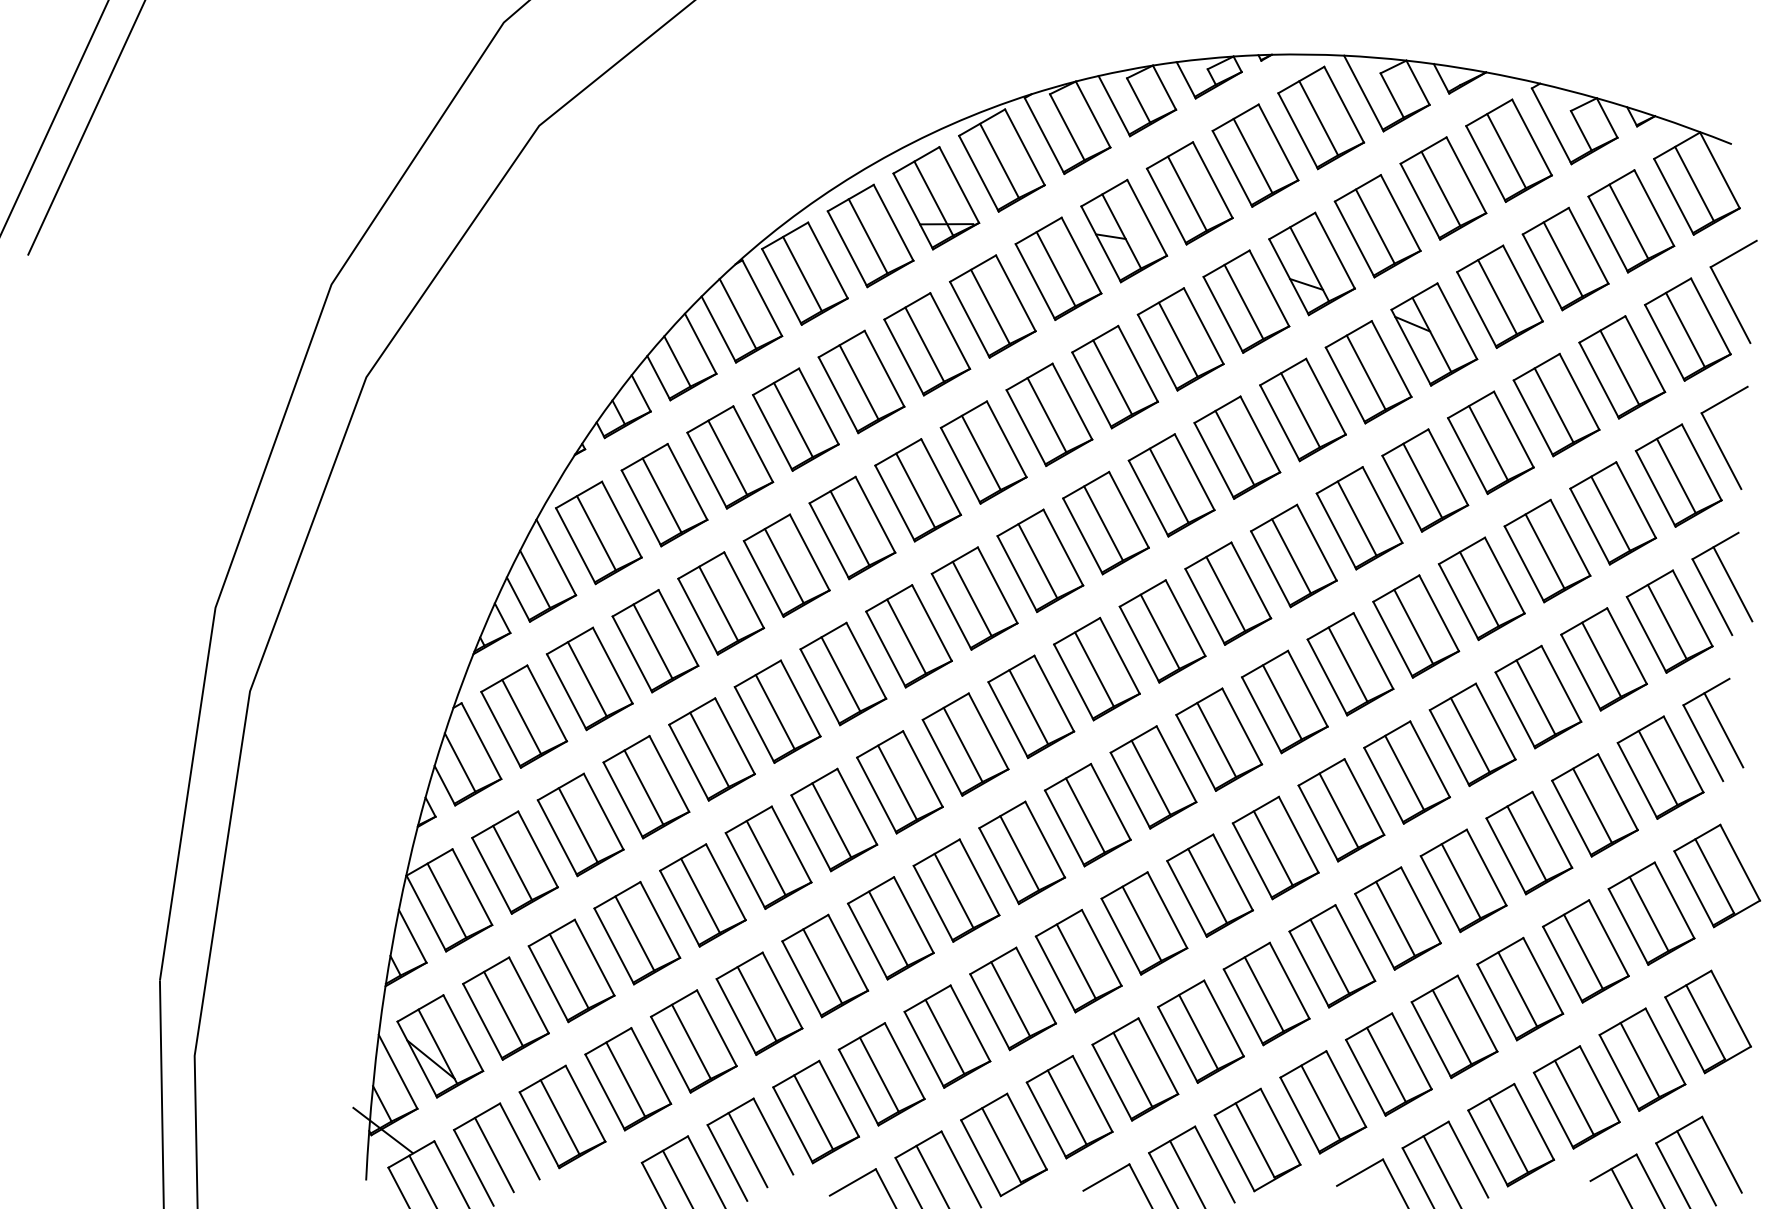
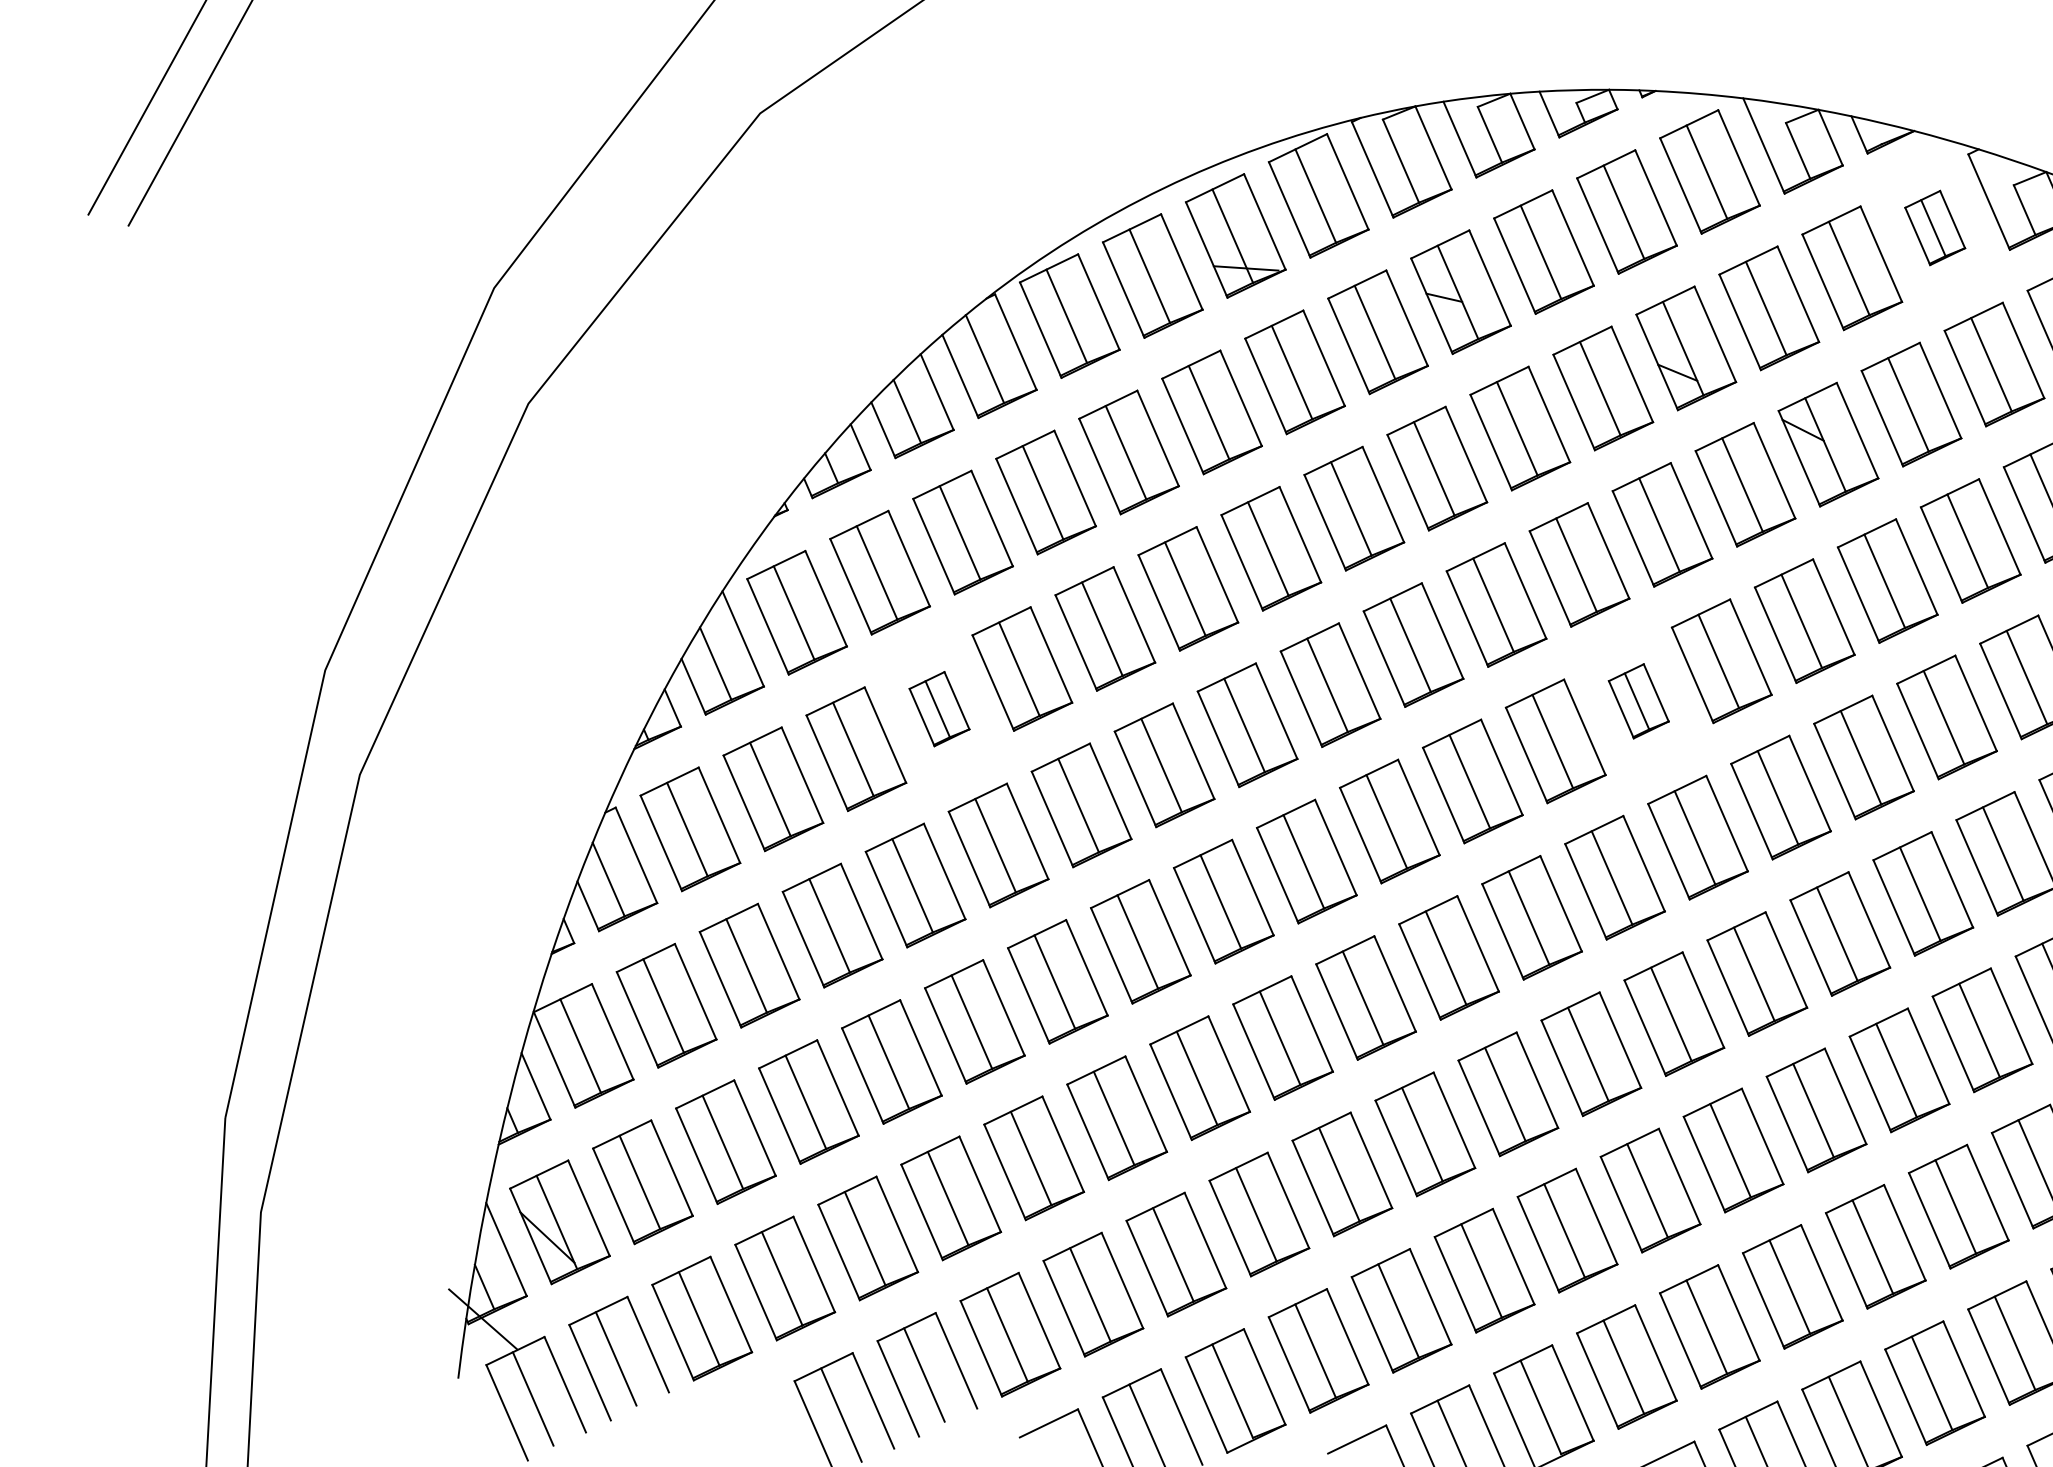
part: (1508, 150) -> (1934, 227), size x0.6
part: (1293, 555) -> (1638, 700), size x0.6
part: (721, 603) -> (939, 709), size x0.6

